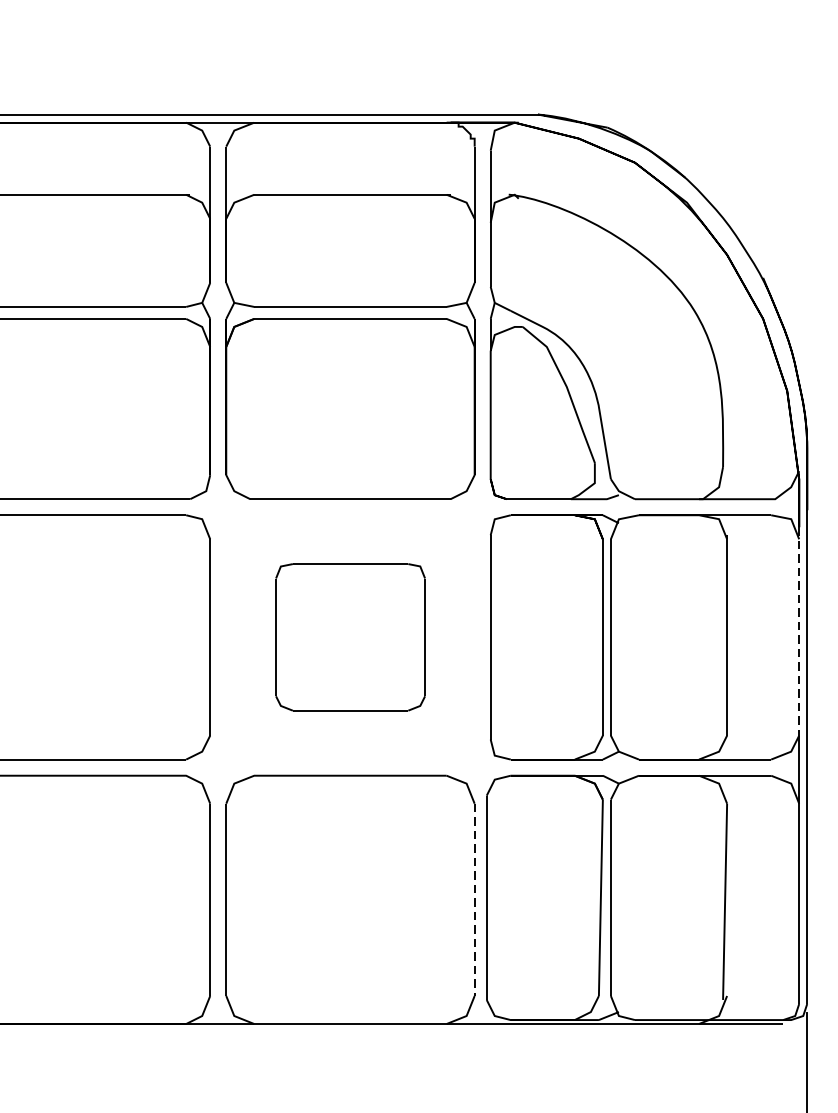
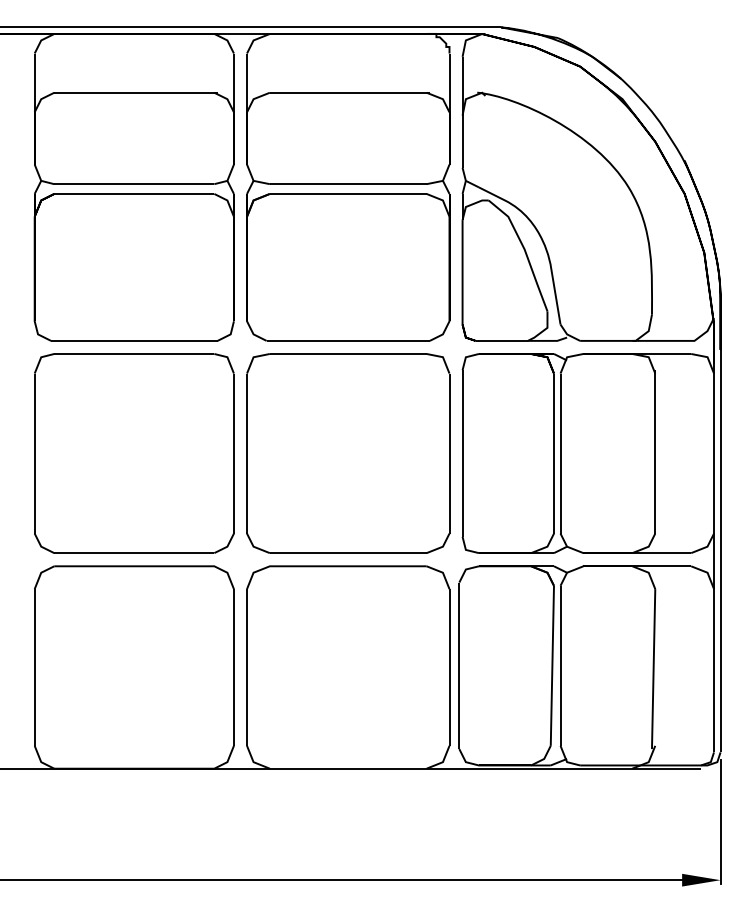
line: (799, 631) -> (714, 448), dashed -> solid
part: (350, 637) -> (348, 453), size x1.67
line: (474, 899) -> (449, 667), dashed -> solid

